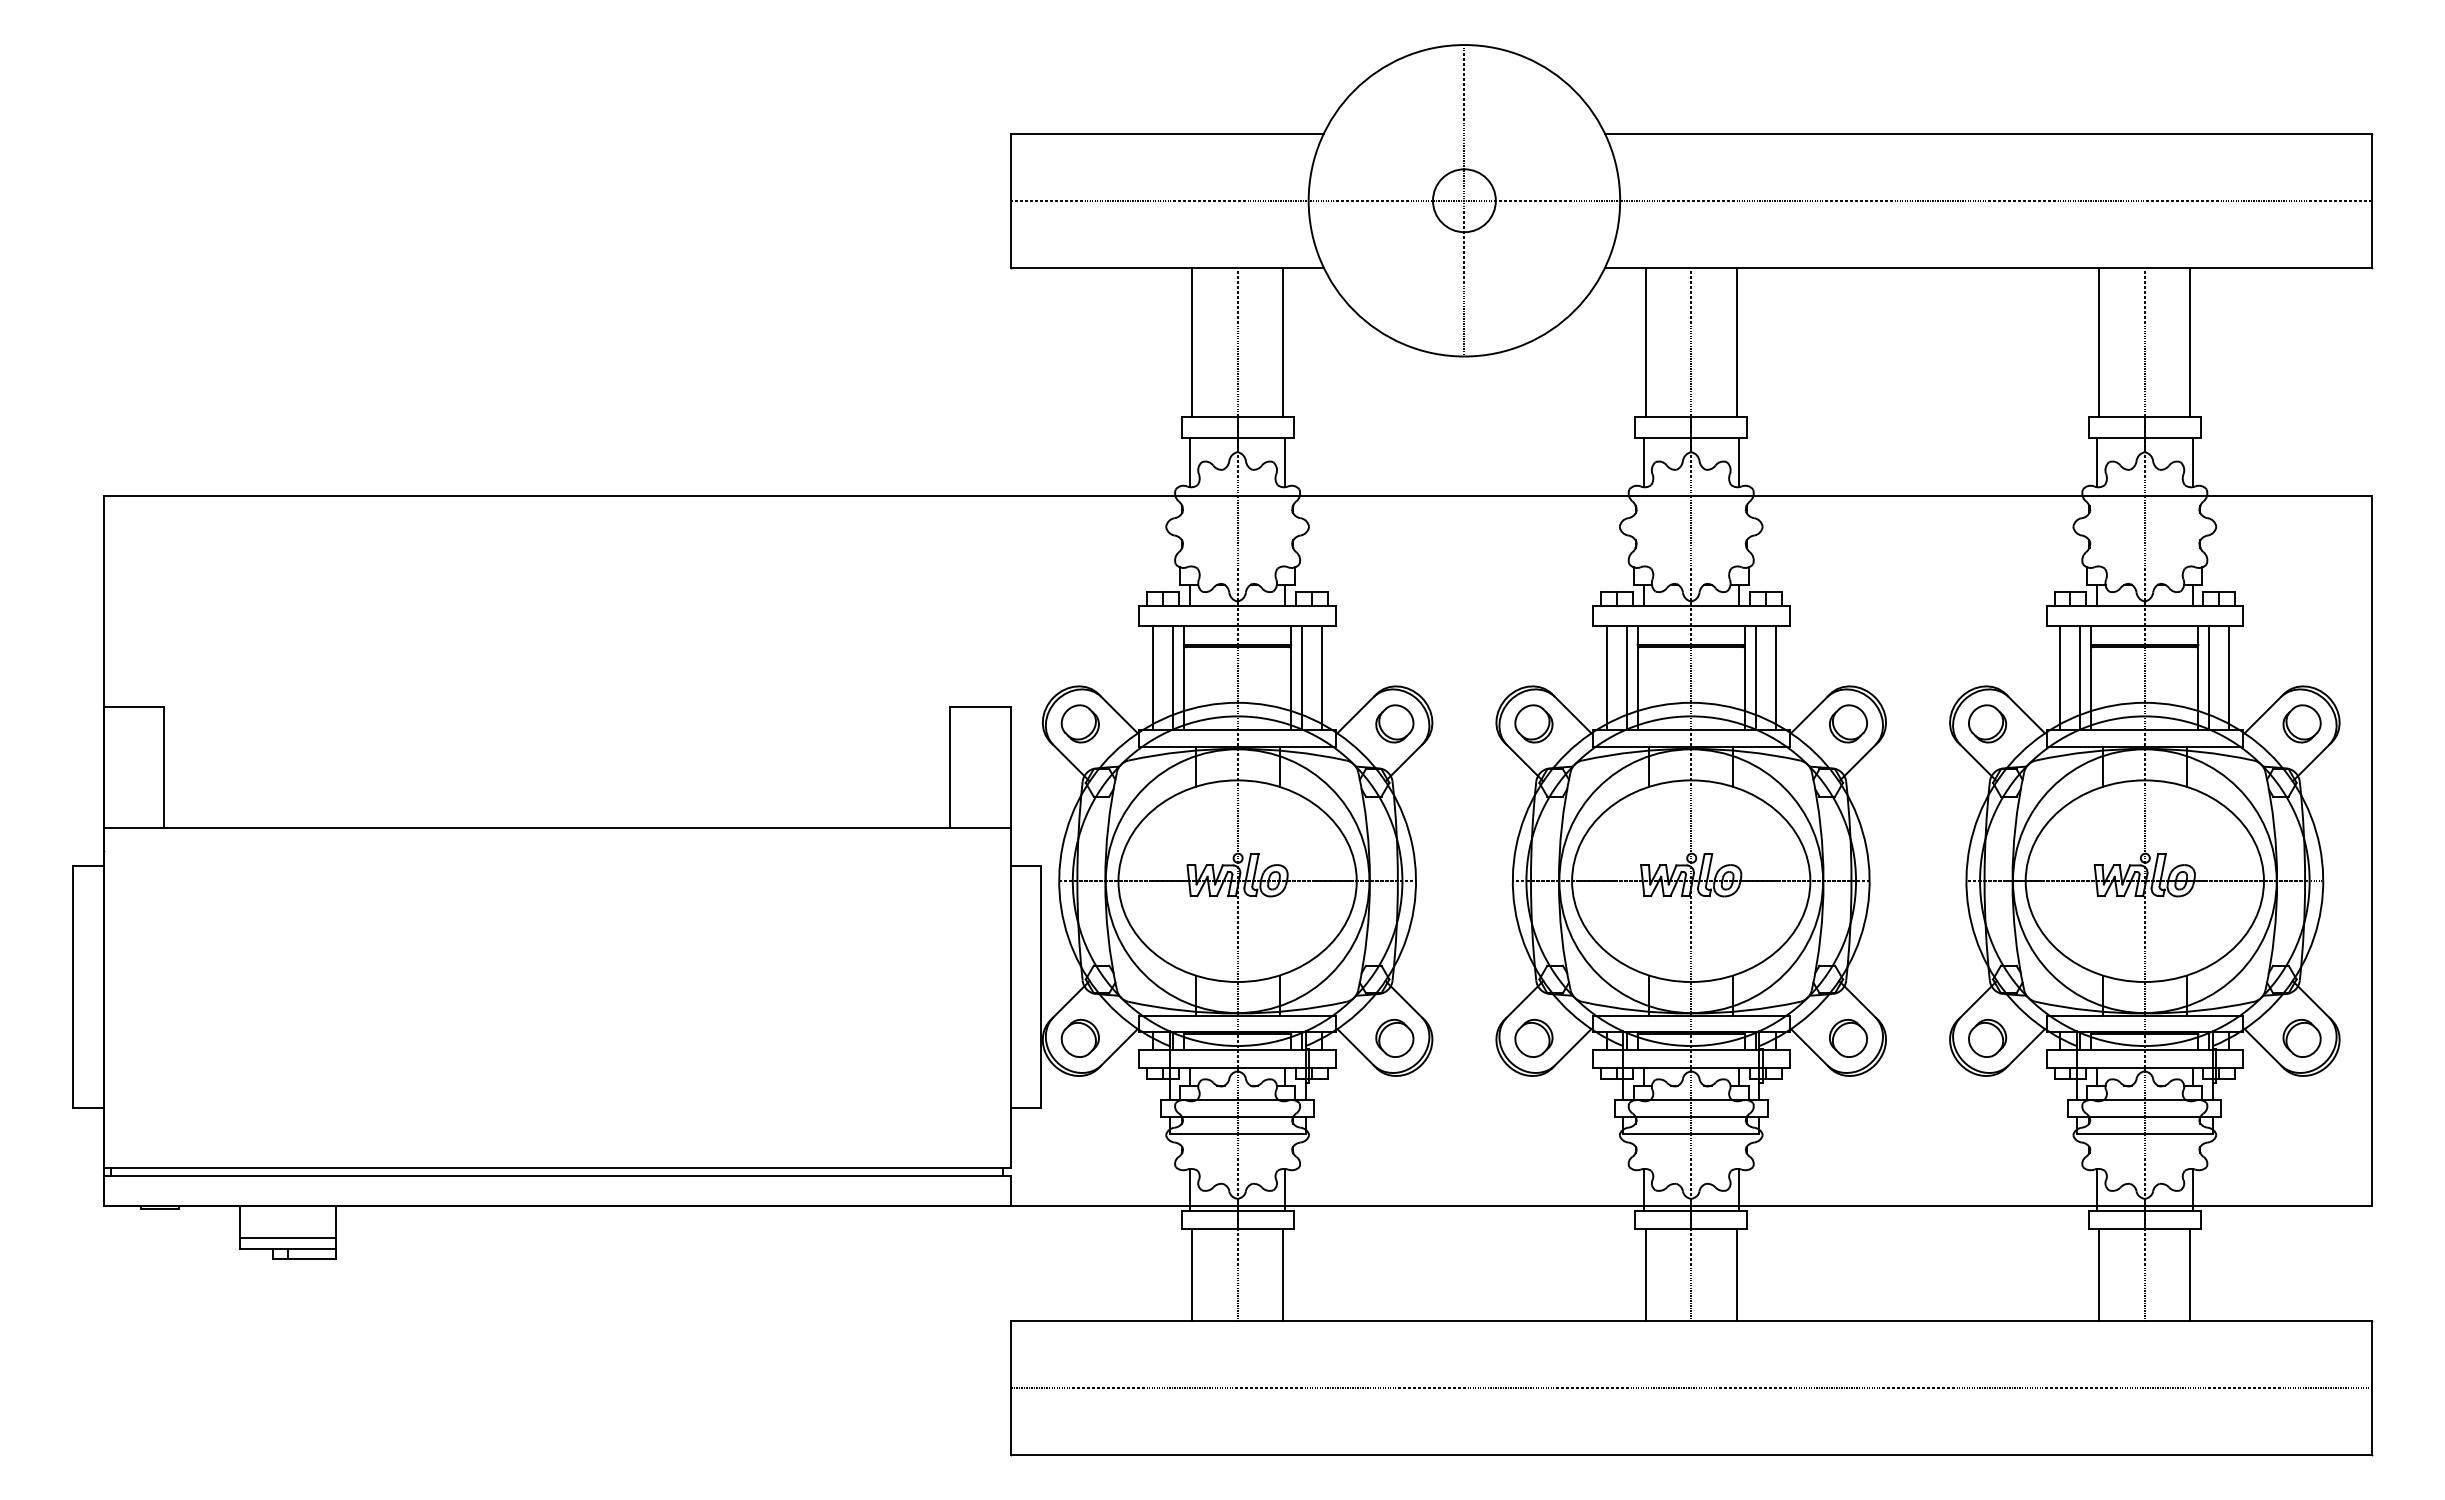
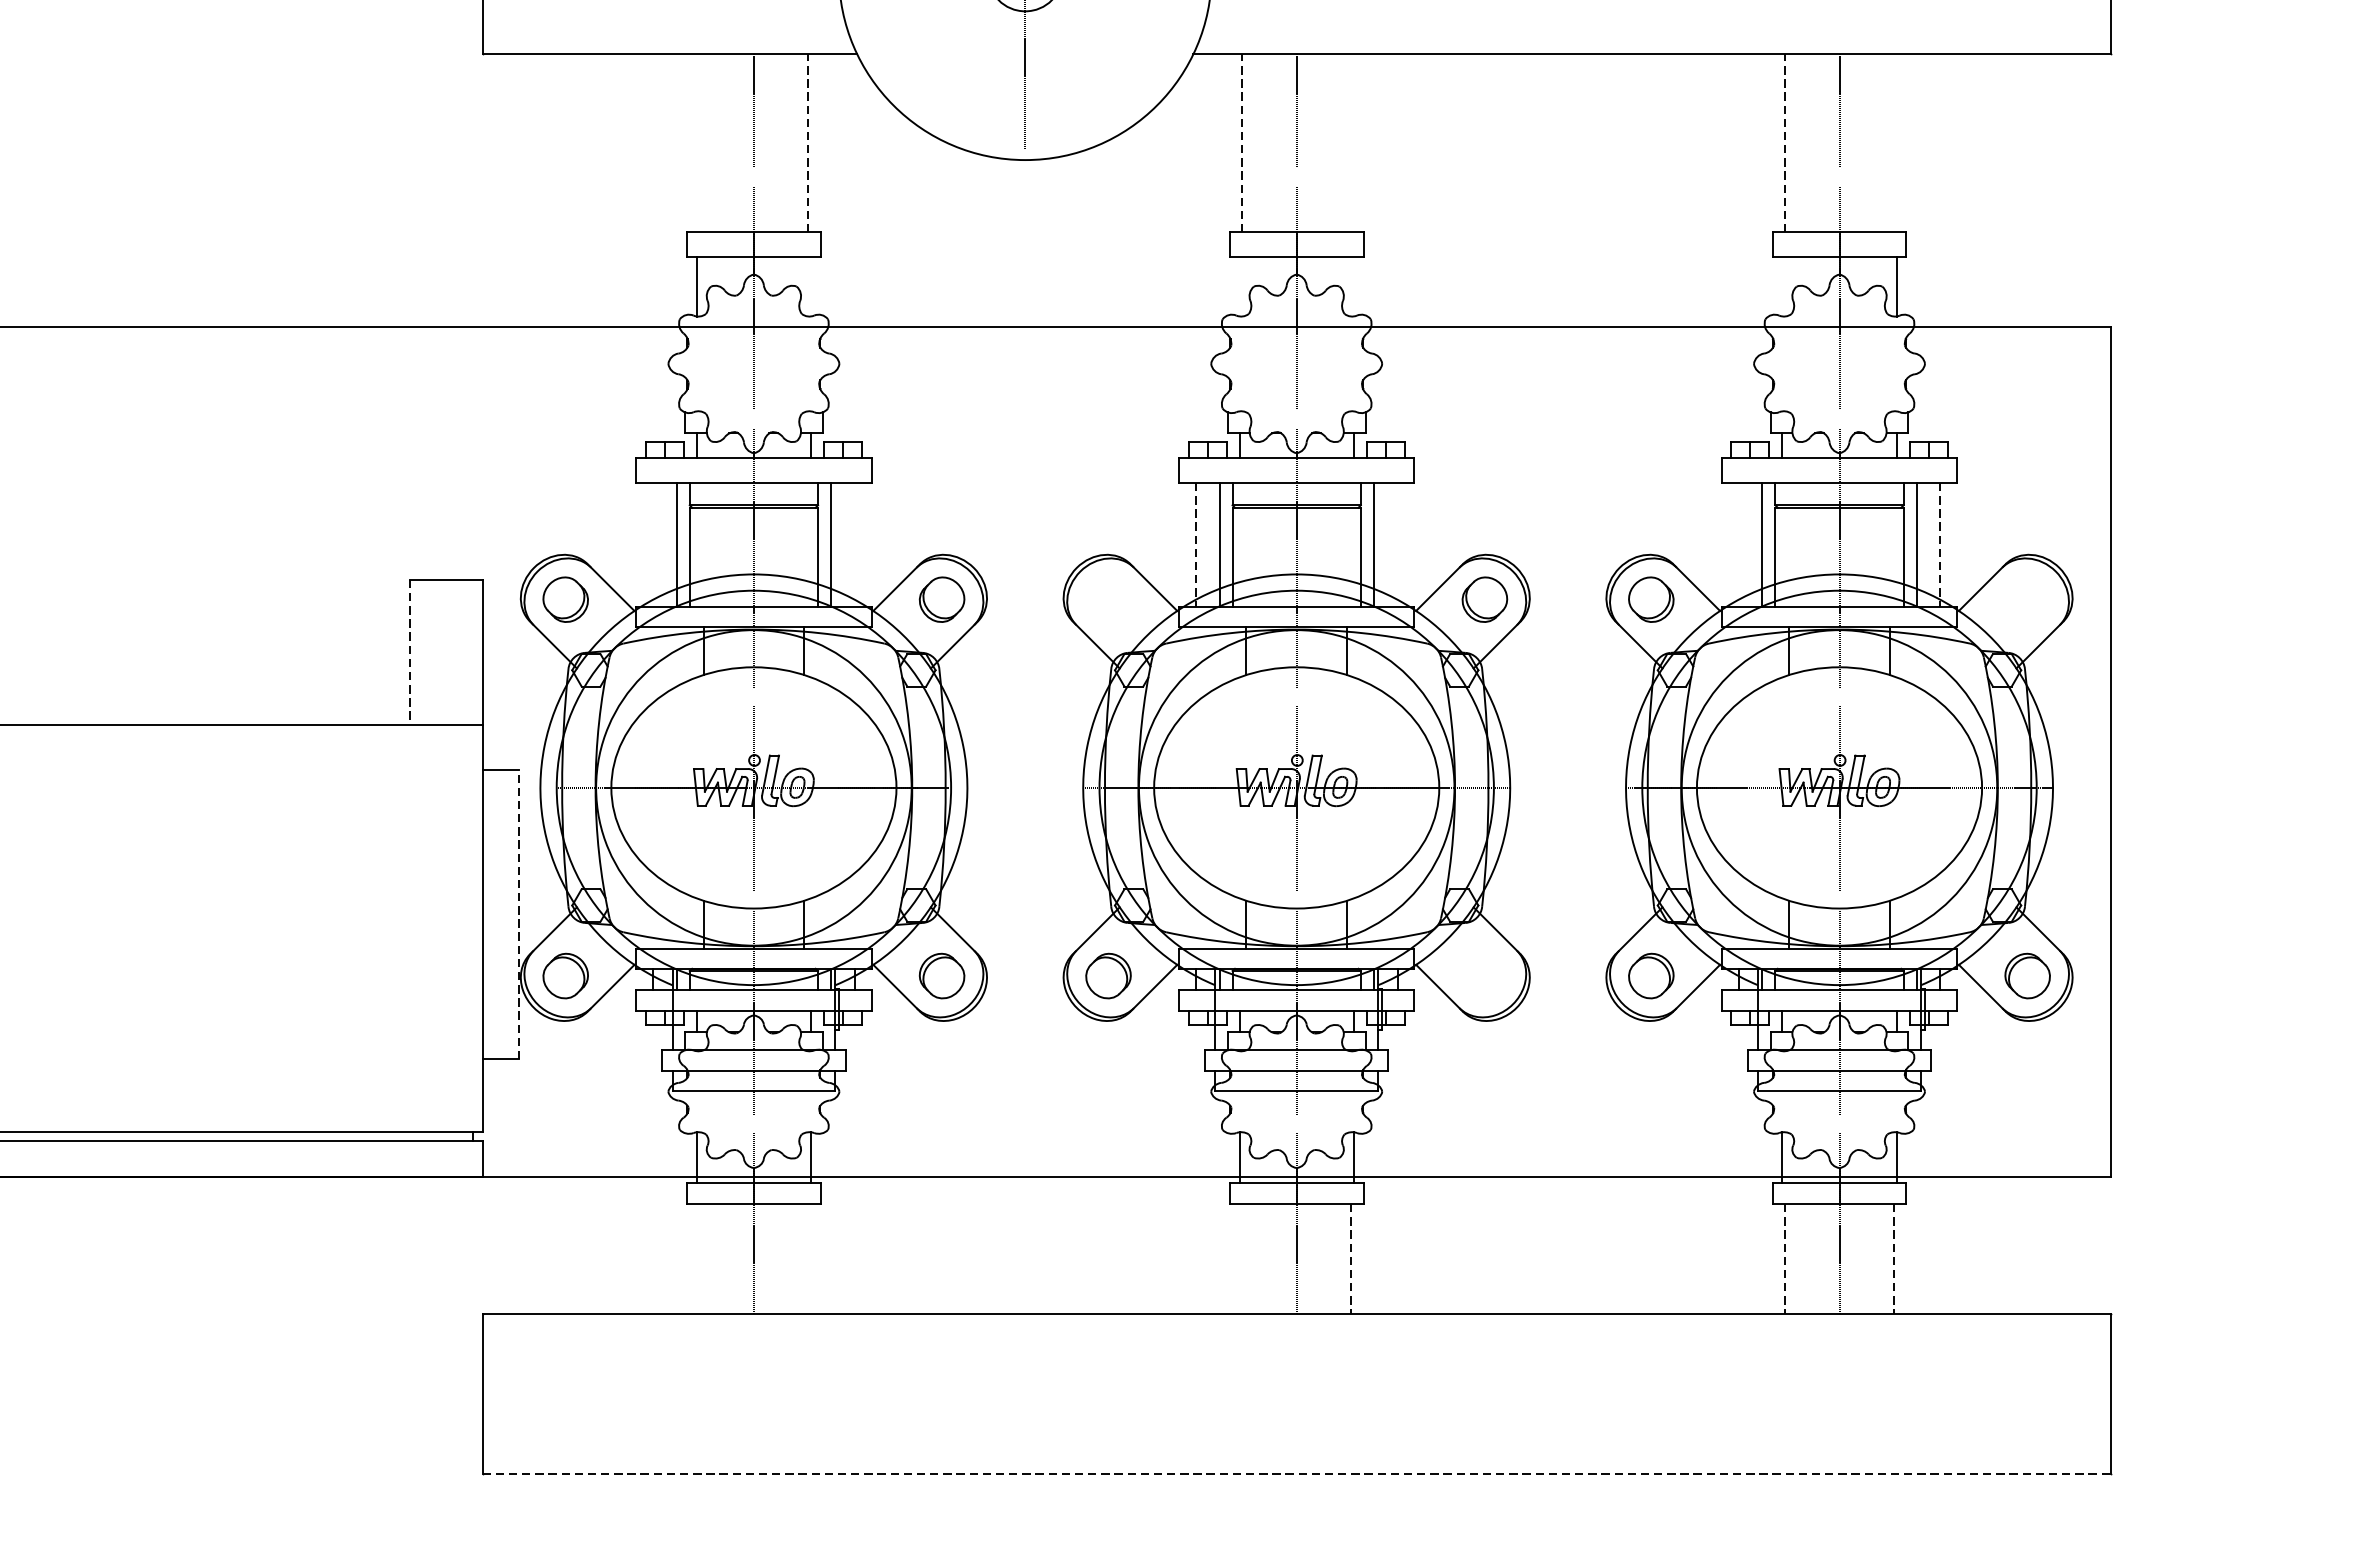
line: (1192, 342) -> (699, 143), removed
line: (1283, 342) -> (808, 143), solid -> dashed
line: (1645, 342) -> (1241, 143), solid -> dashed
line: (1736, 342) -> (1350, 143), removed
line: (2099, 342) -> (1785, 143), solid -> dashed
line: (2190, 342) -> (1894, 143), removed
line: (1285, 462) -> (811, 286), removed
line: (1643, 462) -> (1239, 286), removed
line: (1738, 462) -> (1353, 286), removed
line: (2097, 462) -> (1782, 286), removed
line: (1153, 678) -> (653, 545), removed
line: (1322, 678) -> (855, 545), removed
line: (1606, 678) -> (1195, 545), solid -> dashed
line: (1775, 678) -> (1397, 545), removed
line: (2060, 678) -> (1738, 545), removed
line: (2229, 678) -> (1940, 545), solid -> dashed
part: (1533, 723) -> (1107, 599), removed
part: (2301, 723) -> (2026, 599), removed
line: (950, 768) -> (410, 653), solid -> dashed
line: (1041, 987) -> (519, 915), solid -> dashed
part: (1848, 1037) -> (1484, 974), removed
line: (1192, 1274) -> (699, 1258), removed
line: (1283, 1274) -> (808, 1258), removed
line: (1645, 1274) -> (1241, 1258), removed
line: (1736, 1274) -> (1350, 1258), solid -> dashed
line: (2099, 1274) -> (1785, 1258), solid -> dashed
line: (2190, 1274) -> (1894, 1258), solid -> dashed
line: (1690, 1387) -> (1295, 1393), removed
line: (1691, 1454) -> (1297, 1473), solid -> dashed

